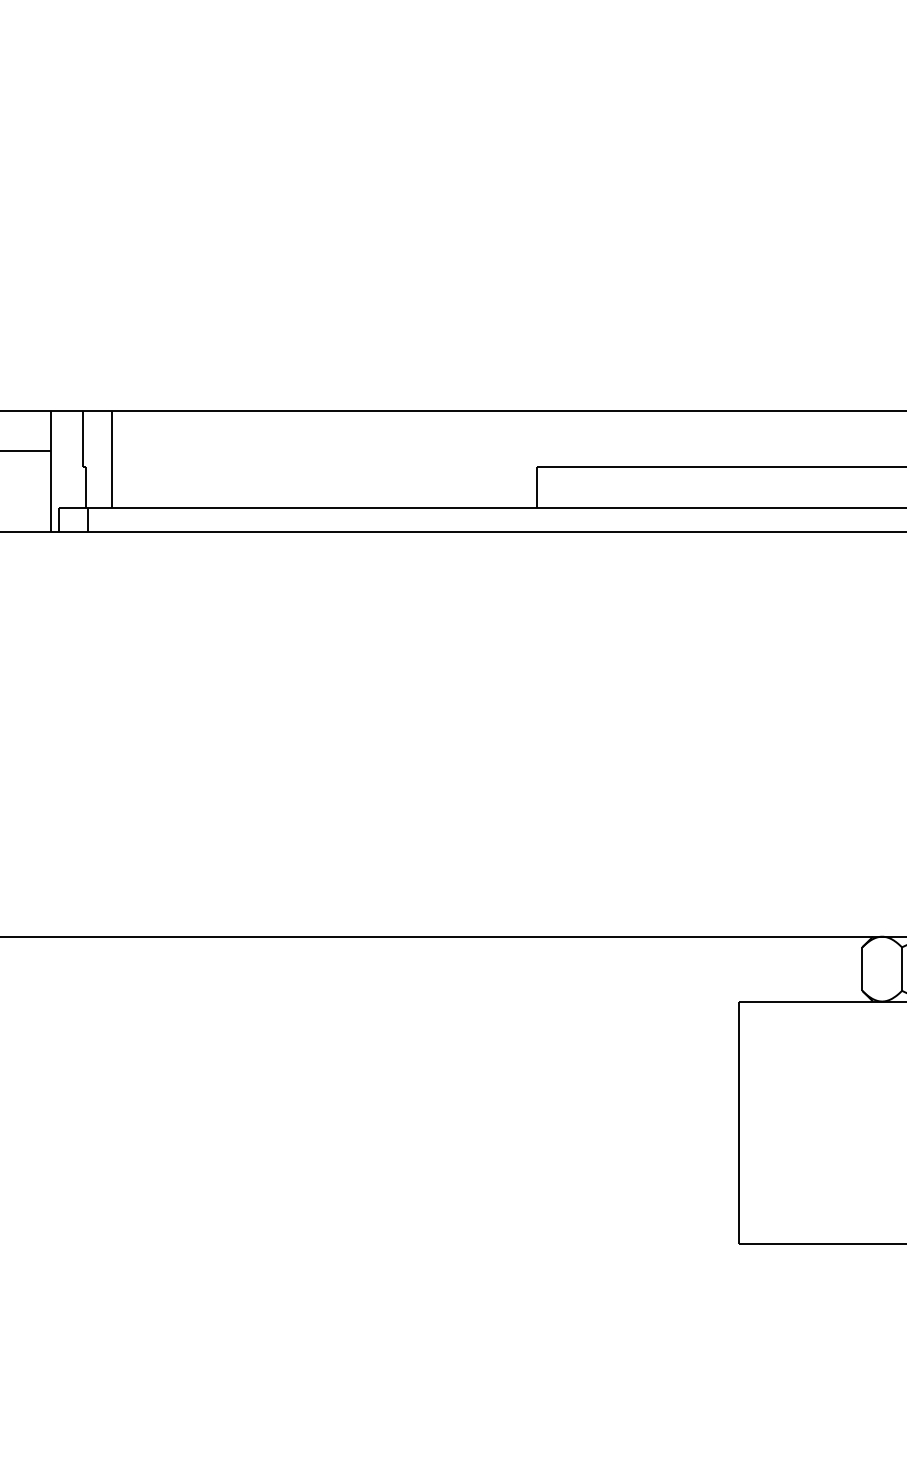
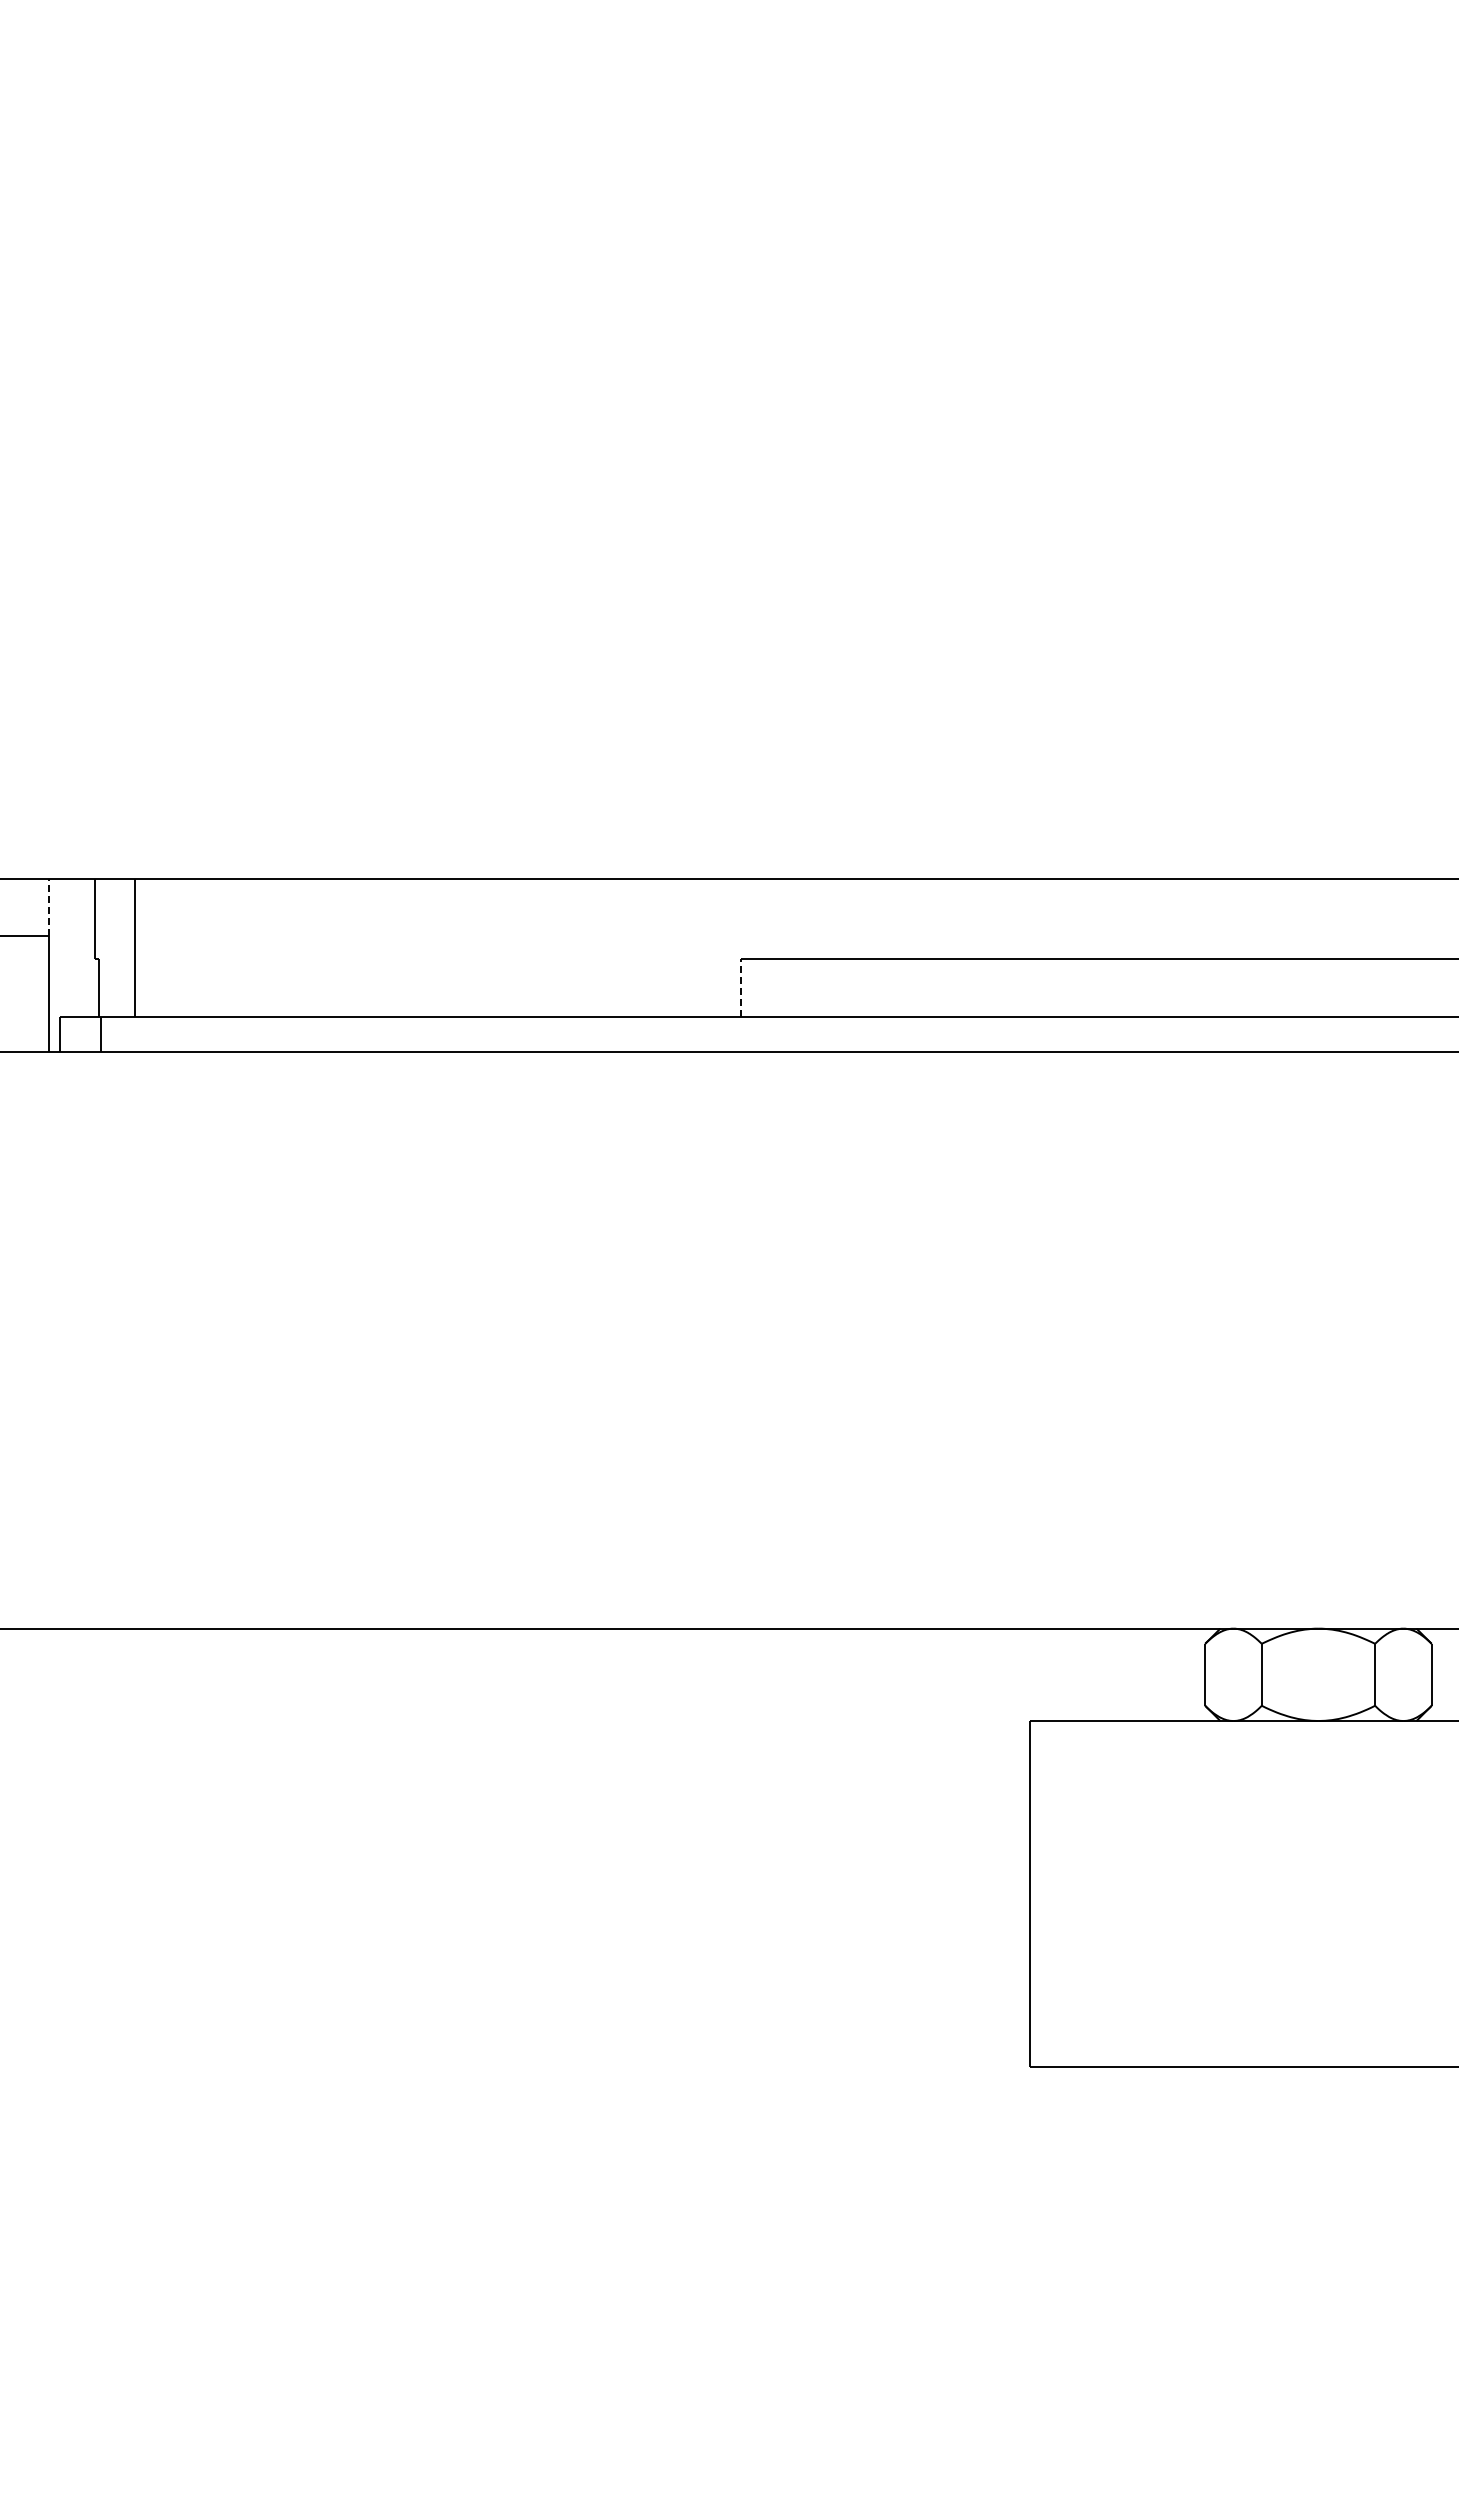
line: (50, 430) -> (48, 907), solid -> dashed
line: (537, 487) -> (741, 988), solid -> dashed

